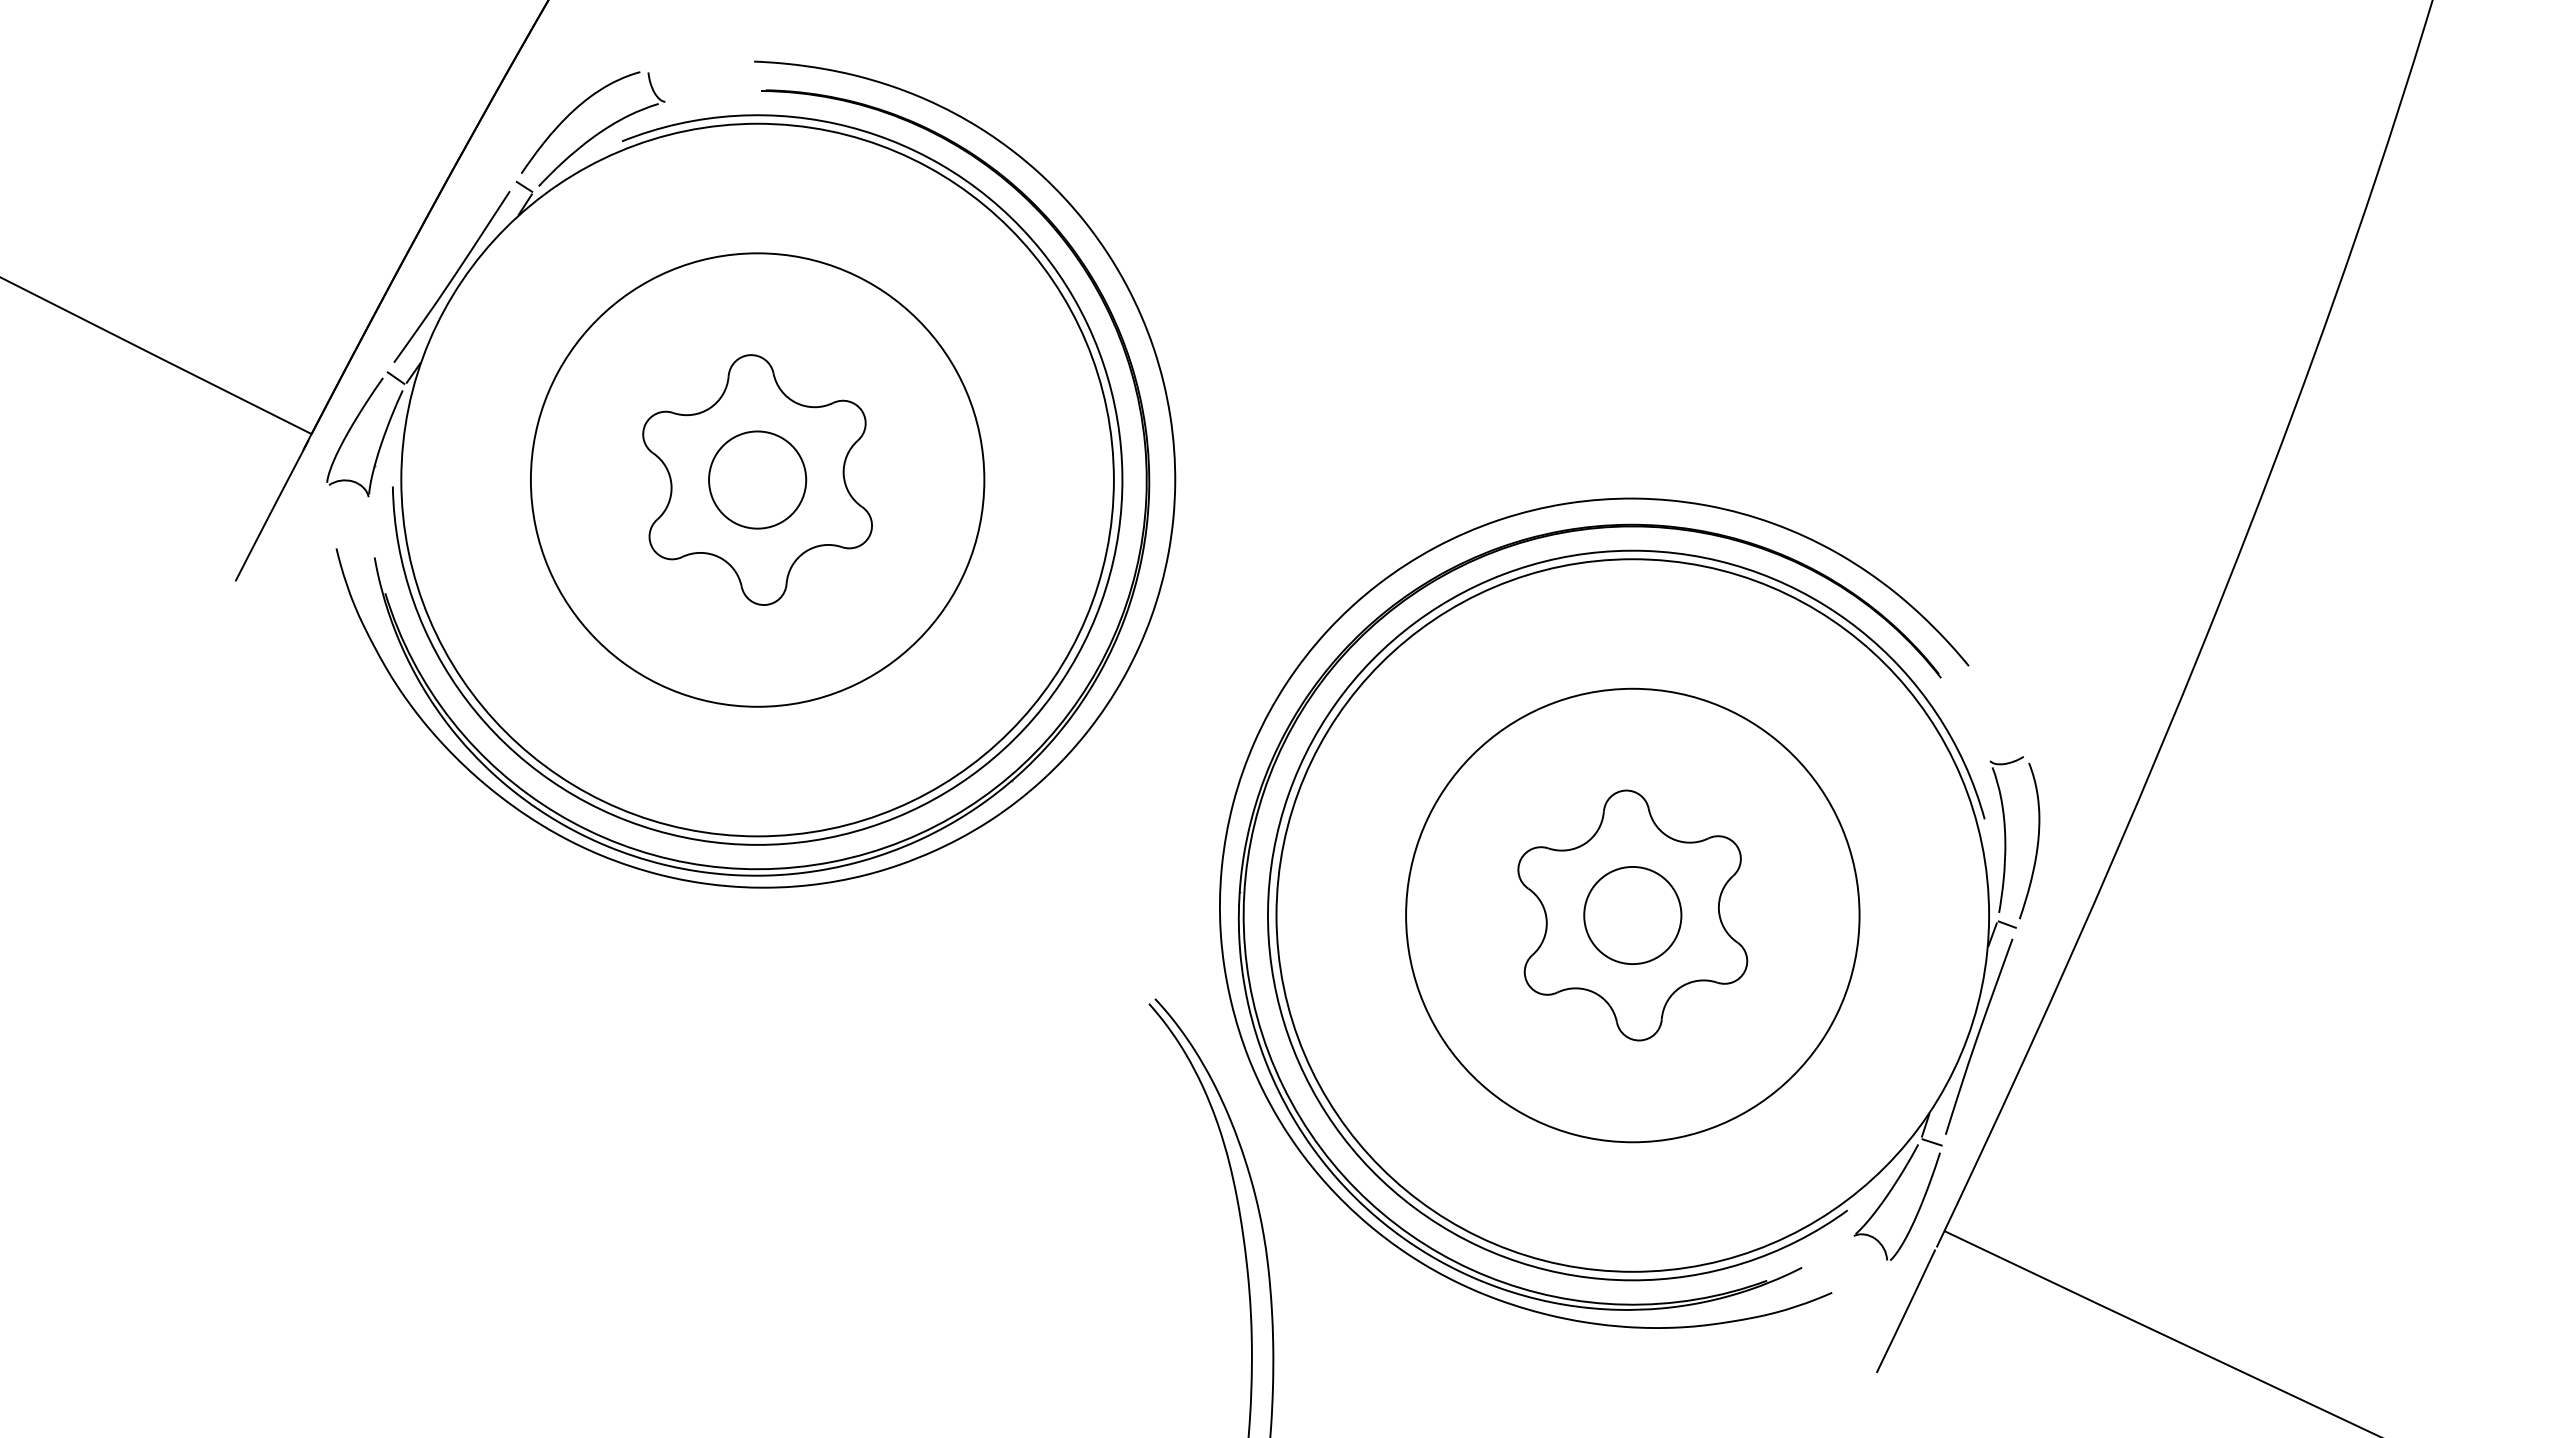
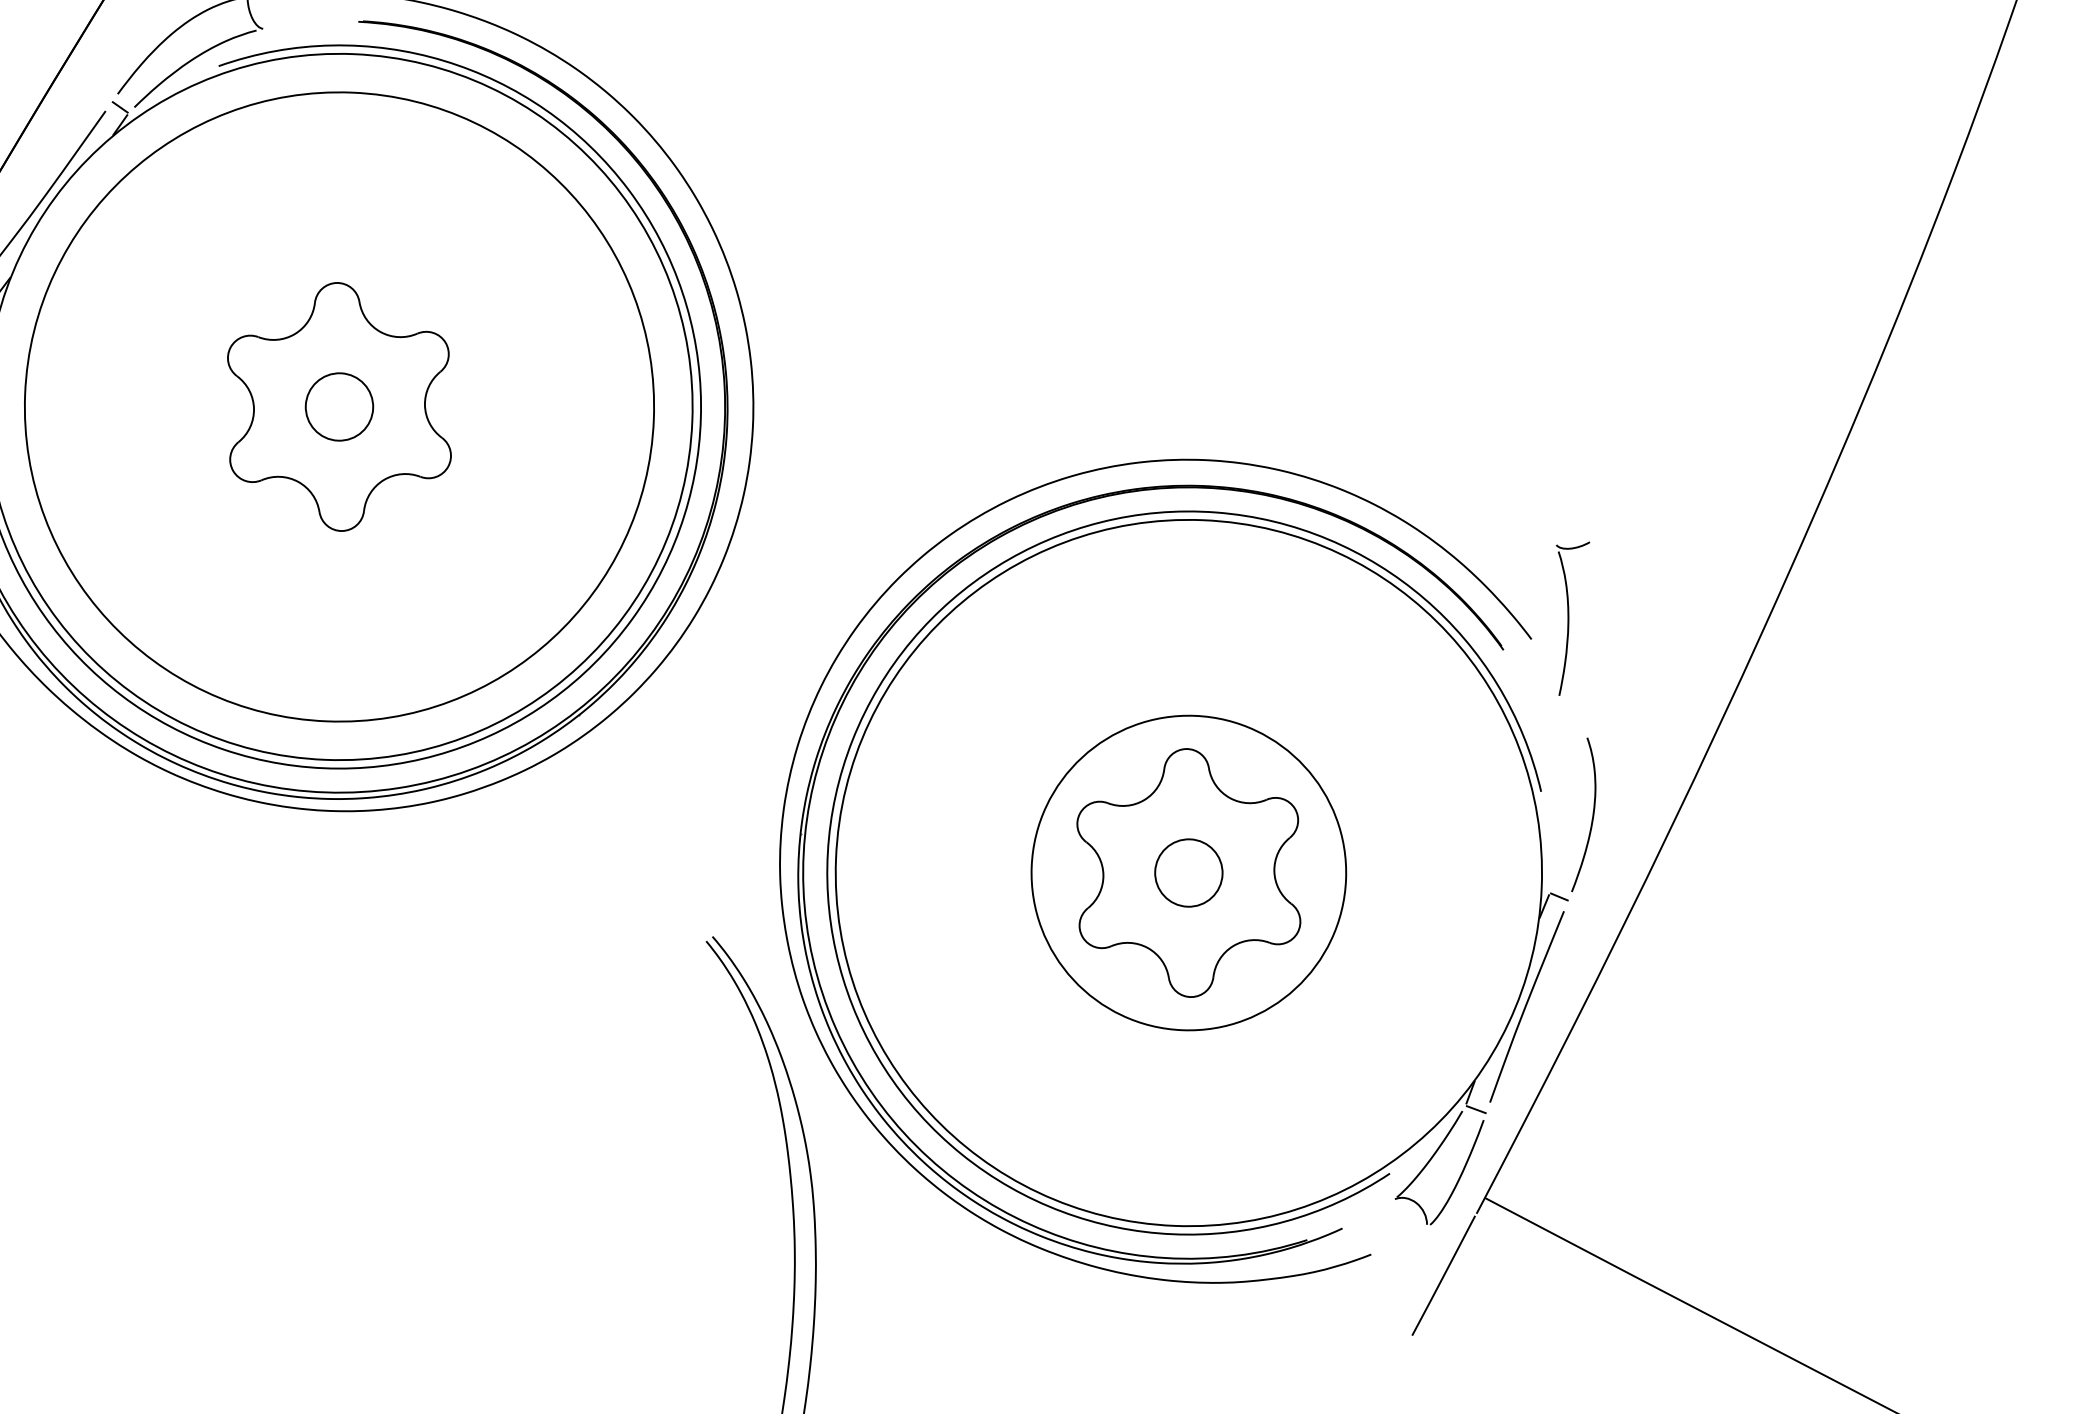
circle: (757, 479) -> (339, 406), size x0.7
circle: (757, 479) -> (339, 406), size x1.4
part: (2006, 834) -> (1569, 618), moved
circle: (1632, 915) -> (1188, 872), size x0.7
circle: (1632, 915) -> (1188, 872), size x0.7

